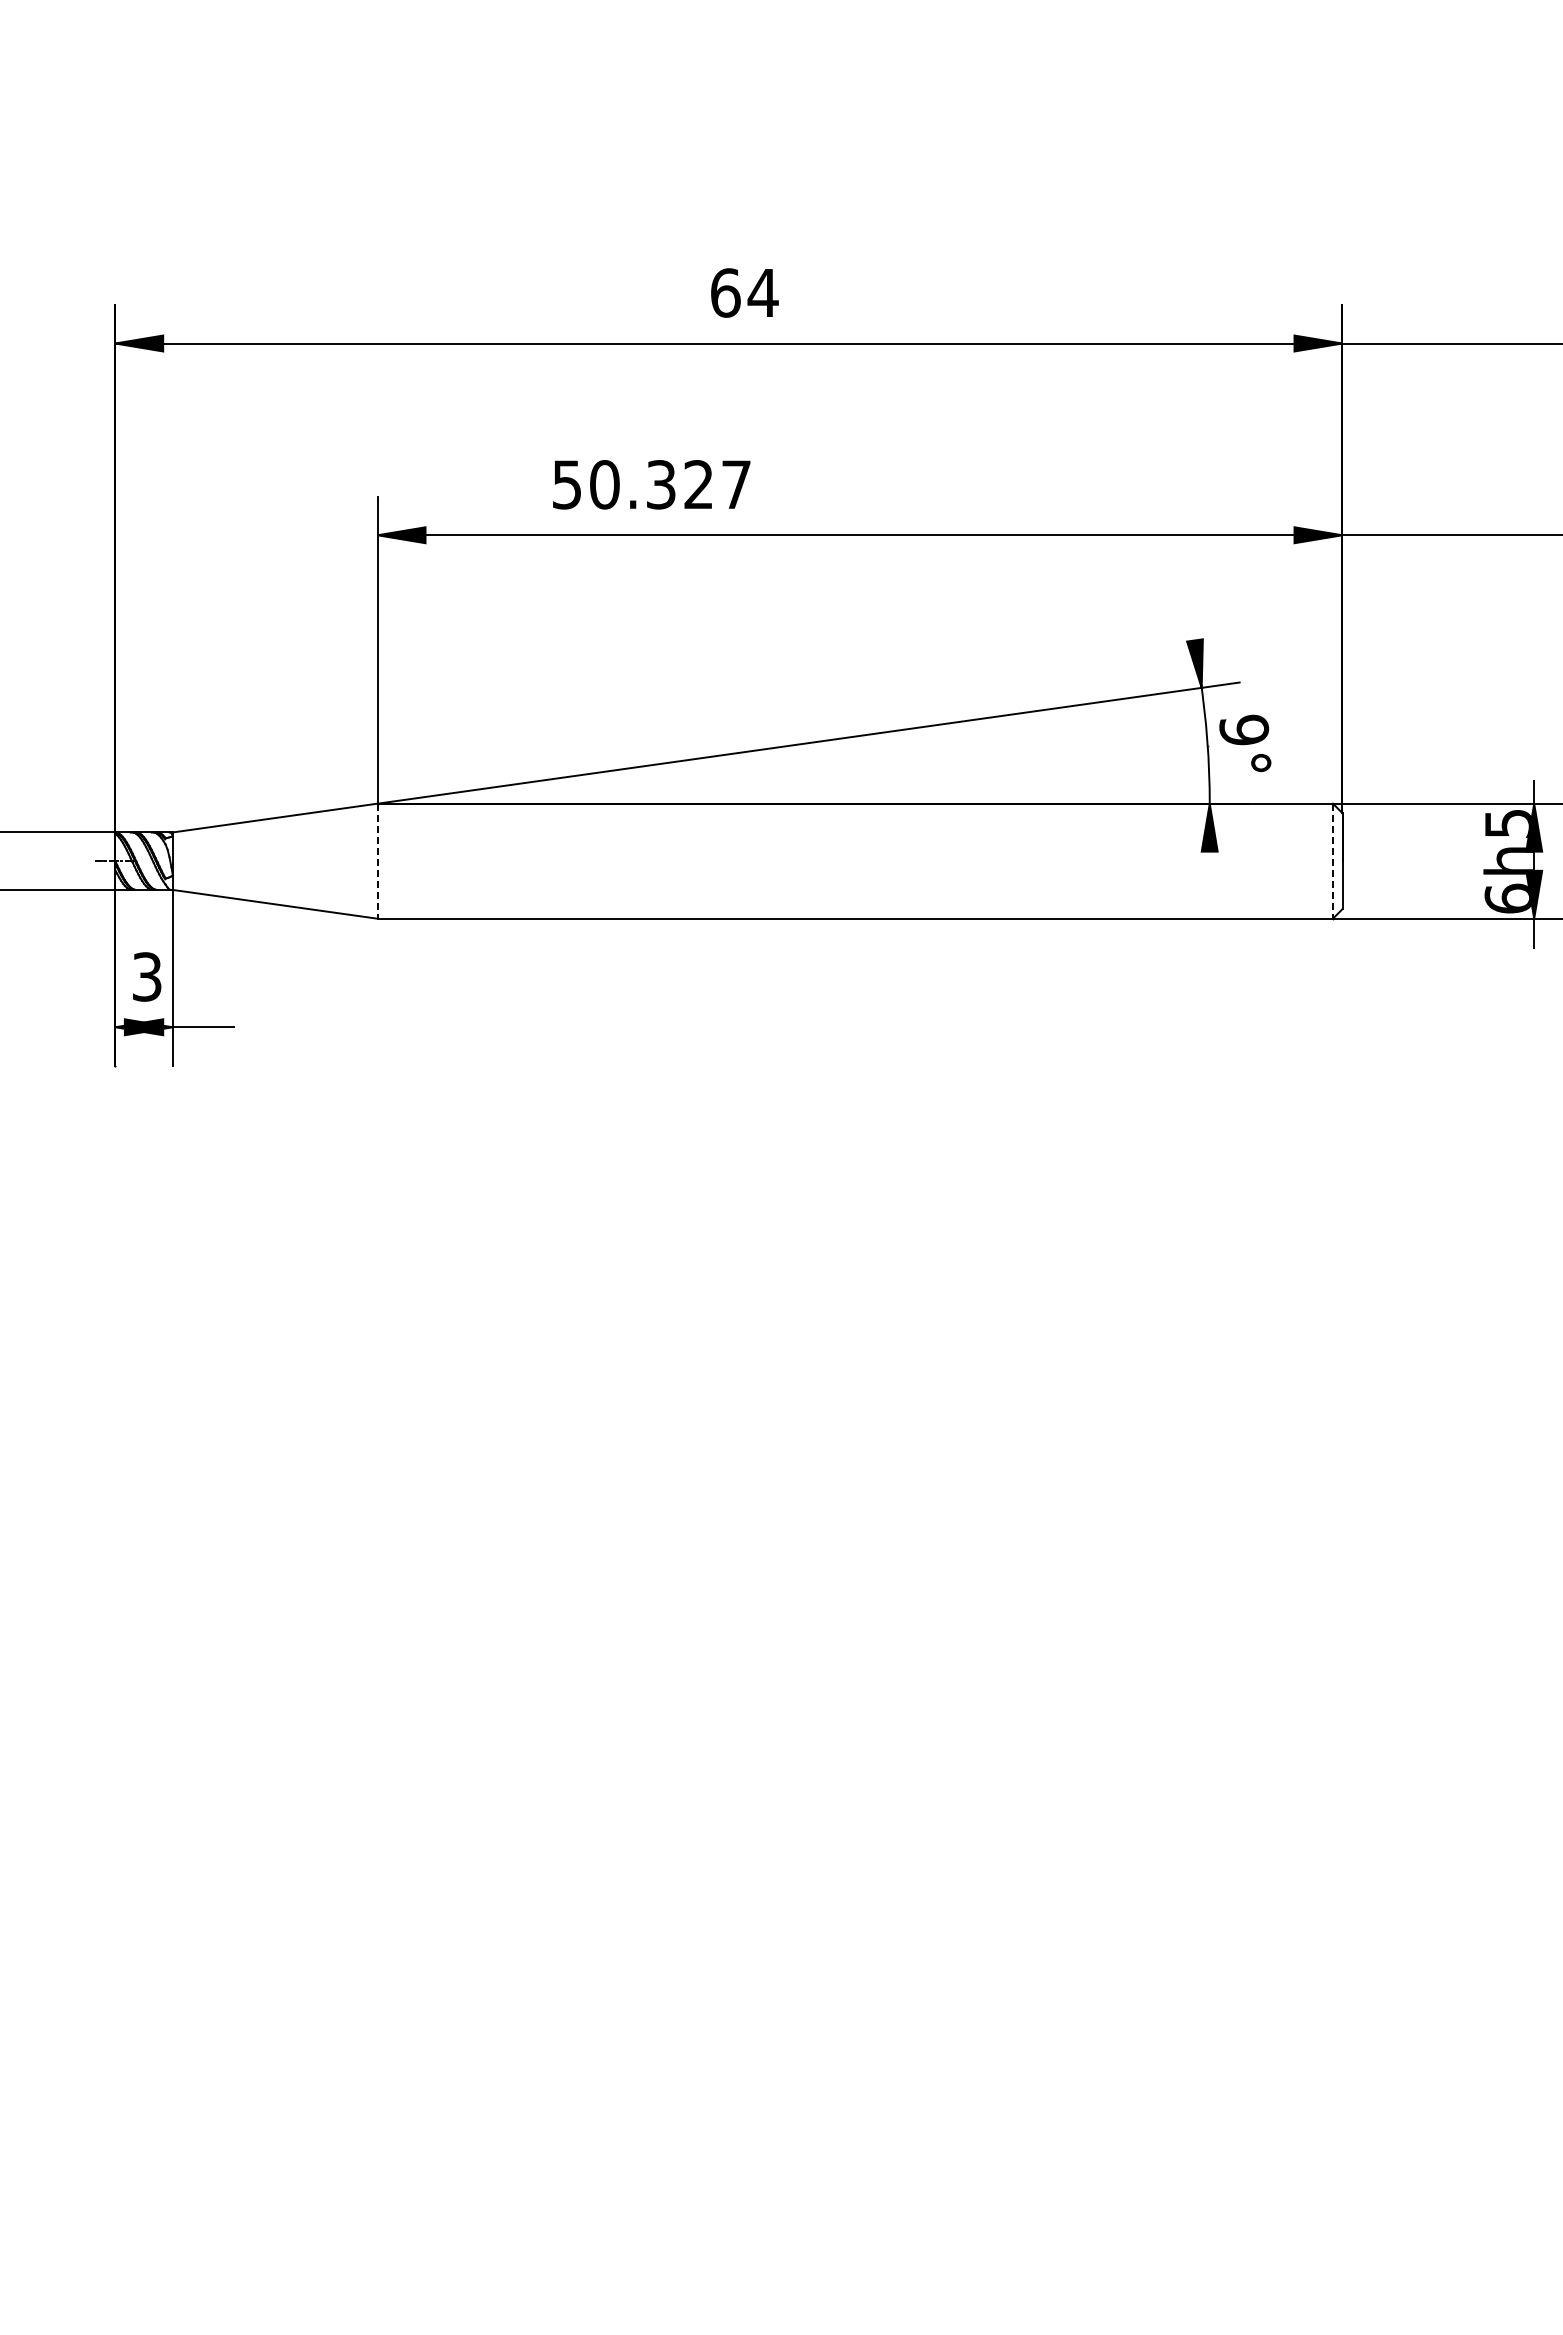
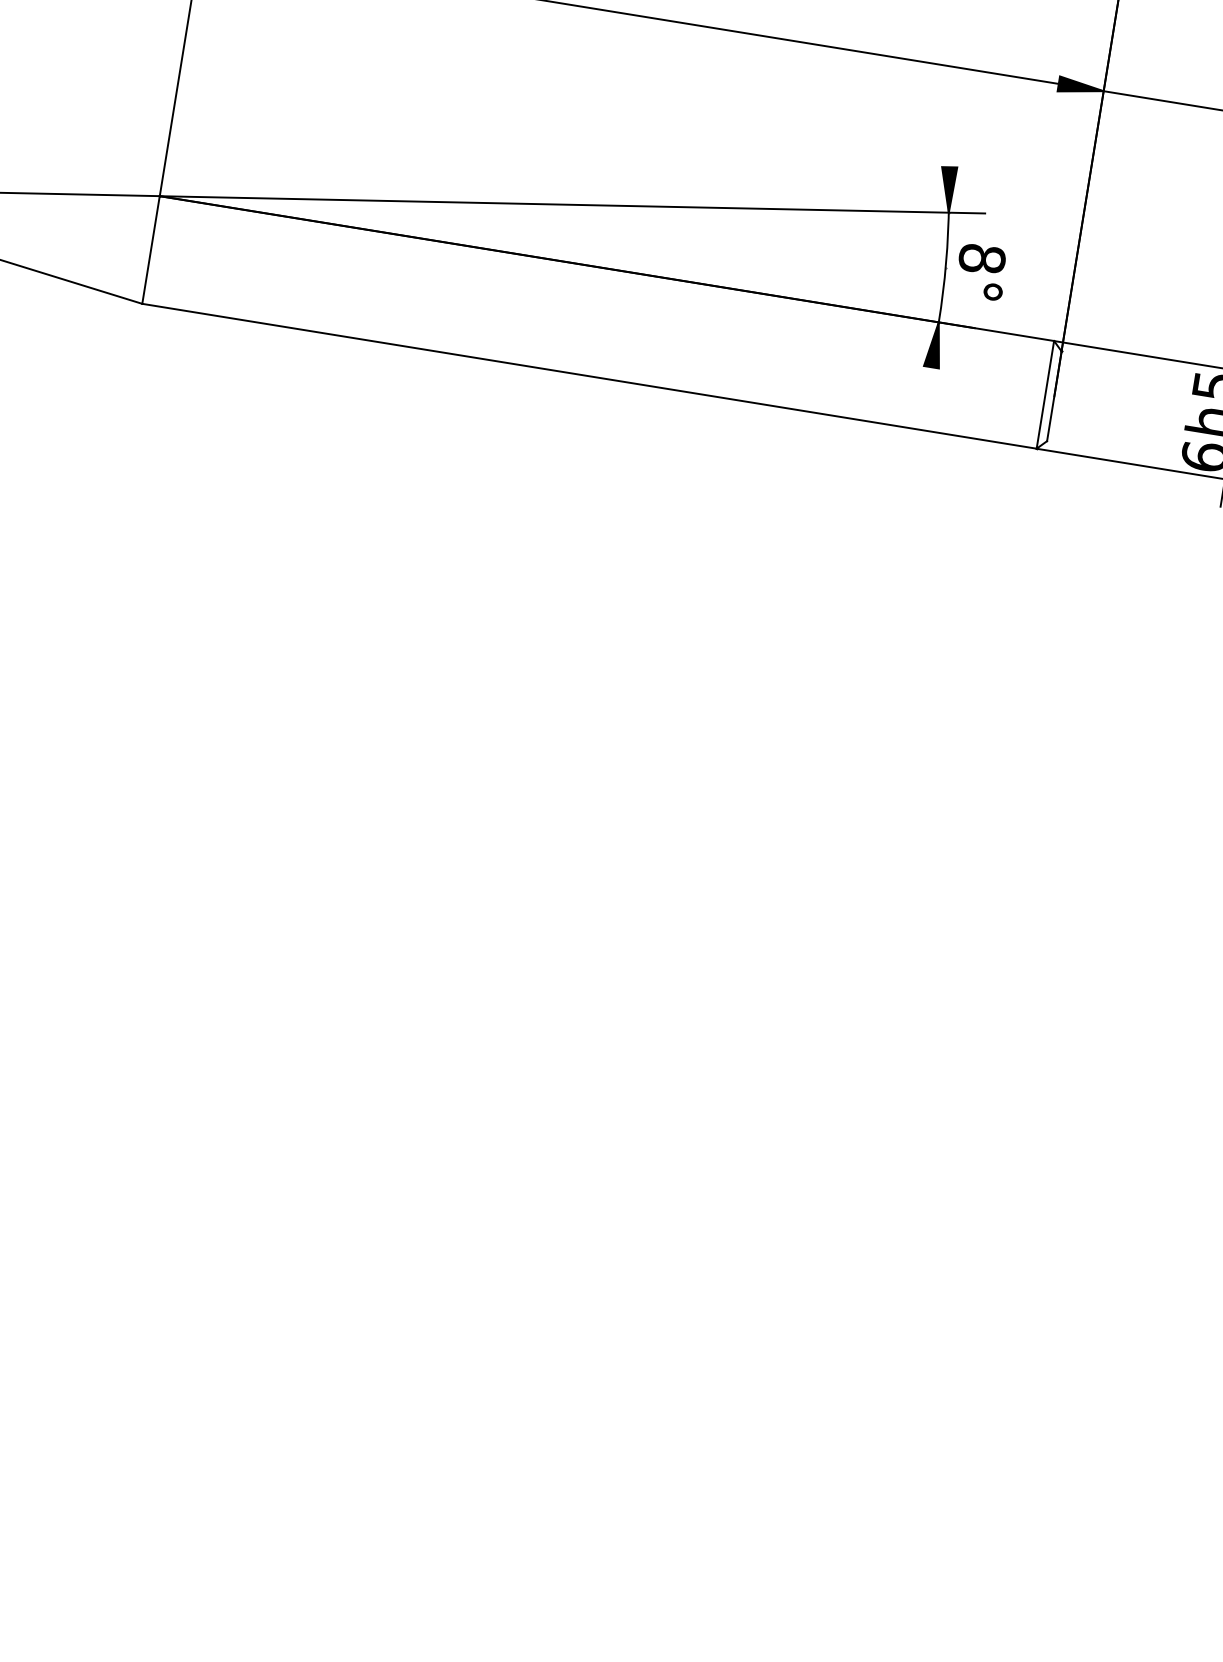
text: (1244, 729) -> (982, 258), 9° -> 8°
line: (377, 861) -> (150, 250), dashed -> solid
line: (1332, 861) -> (1044, 395), dashed -> solid

